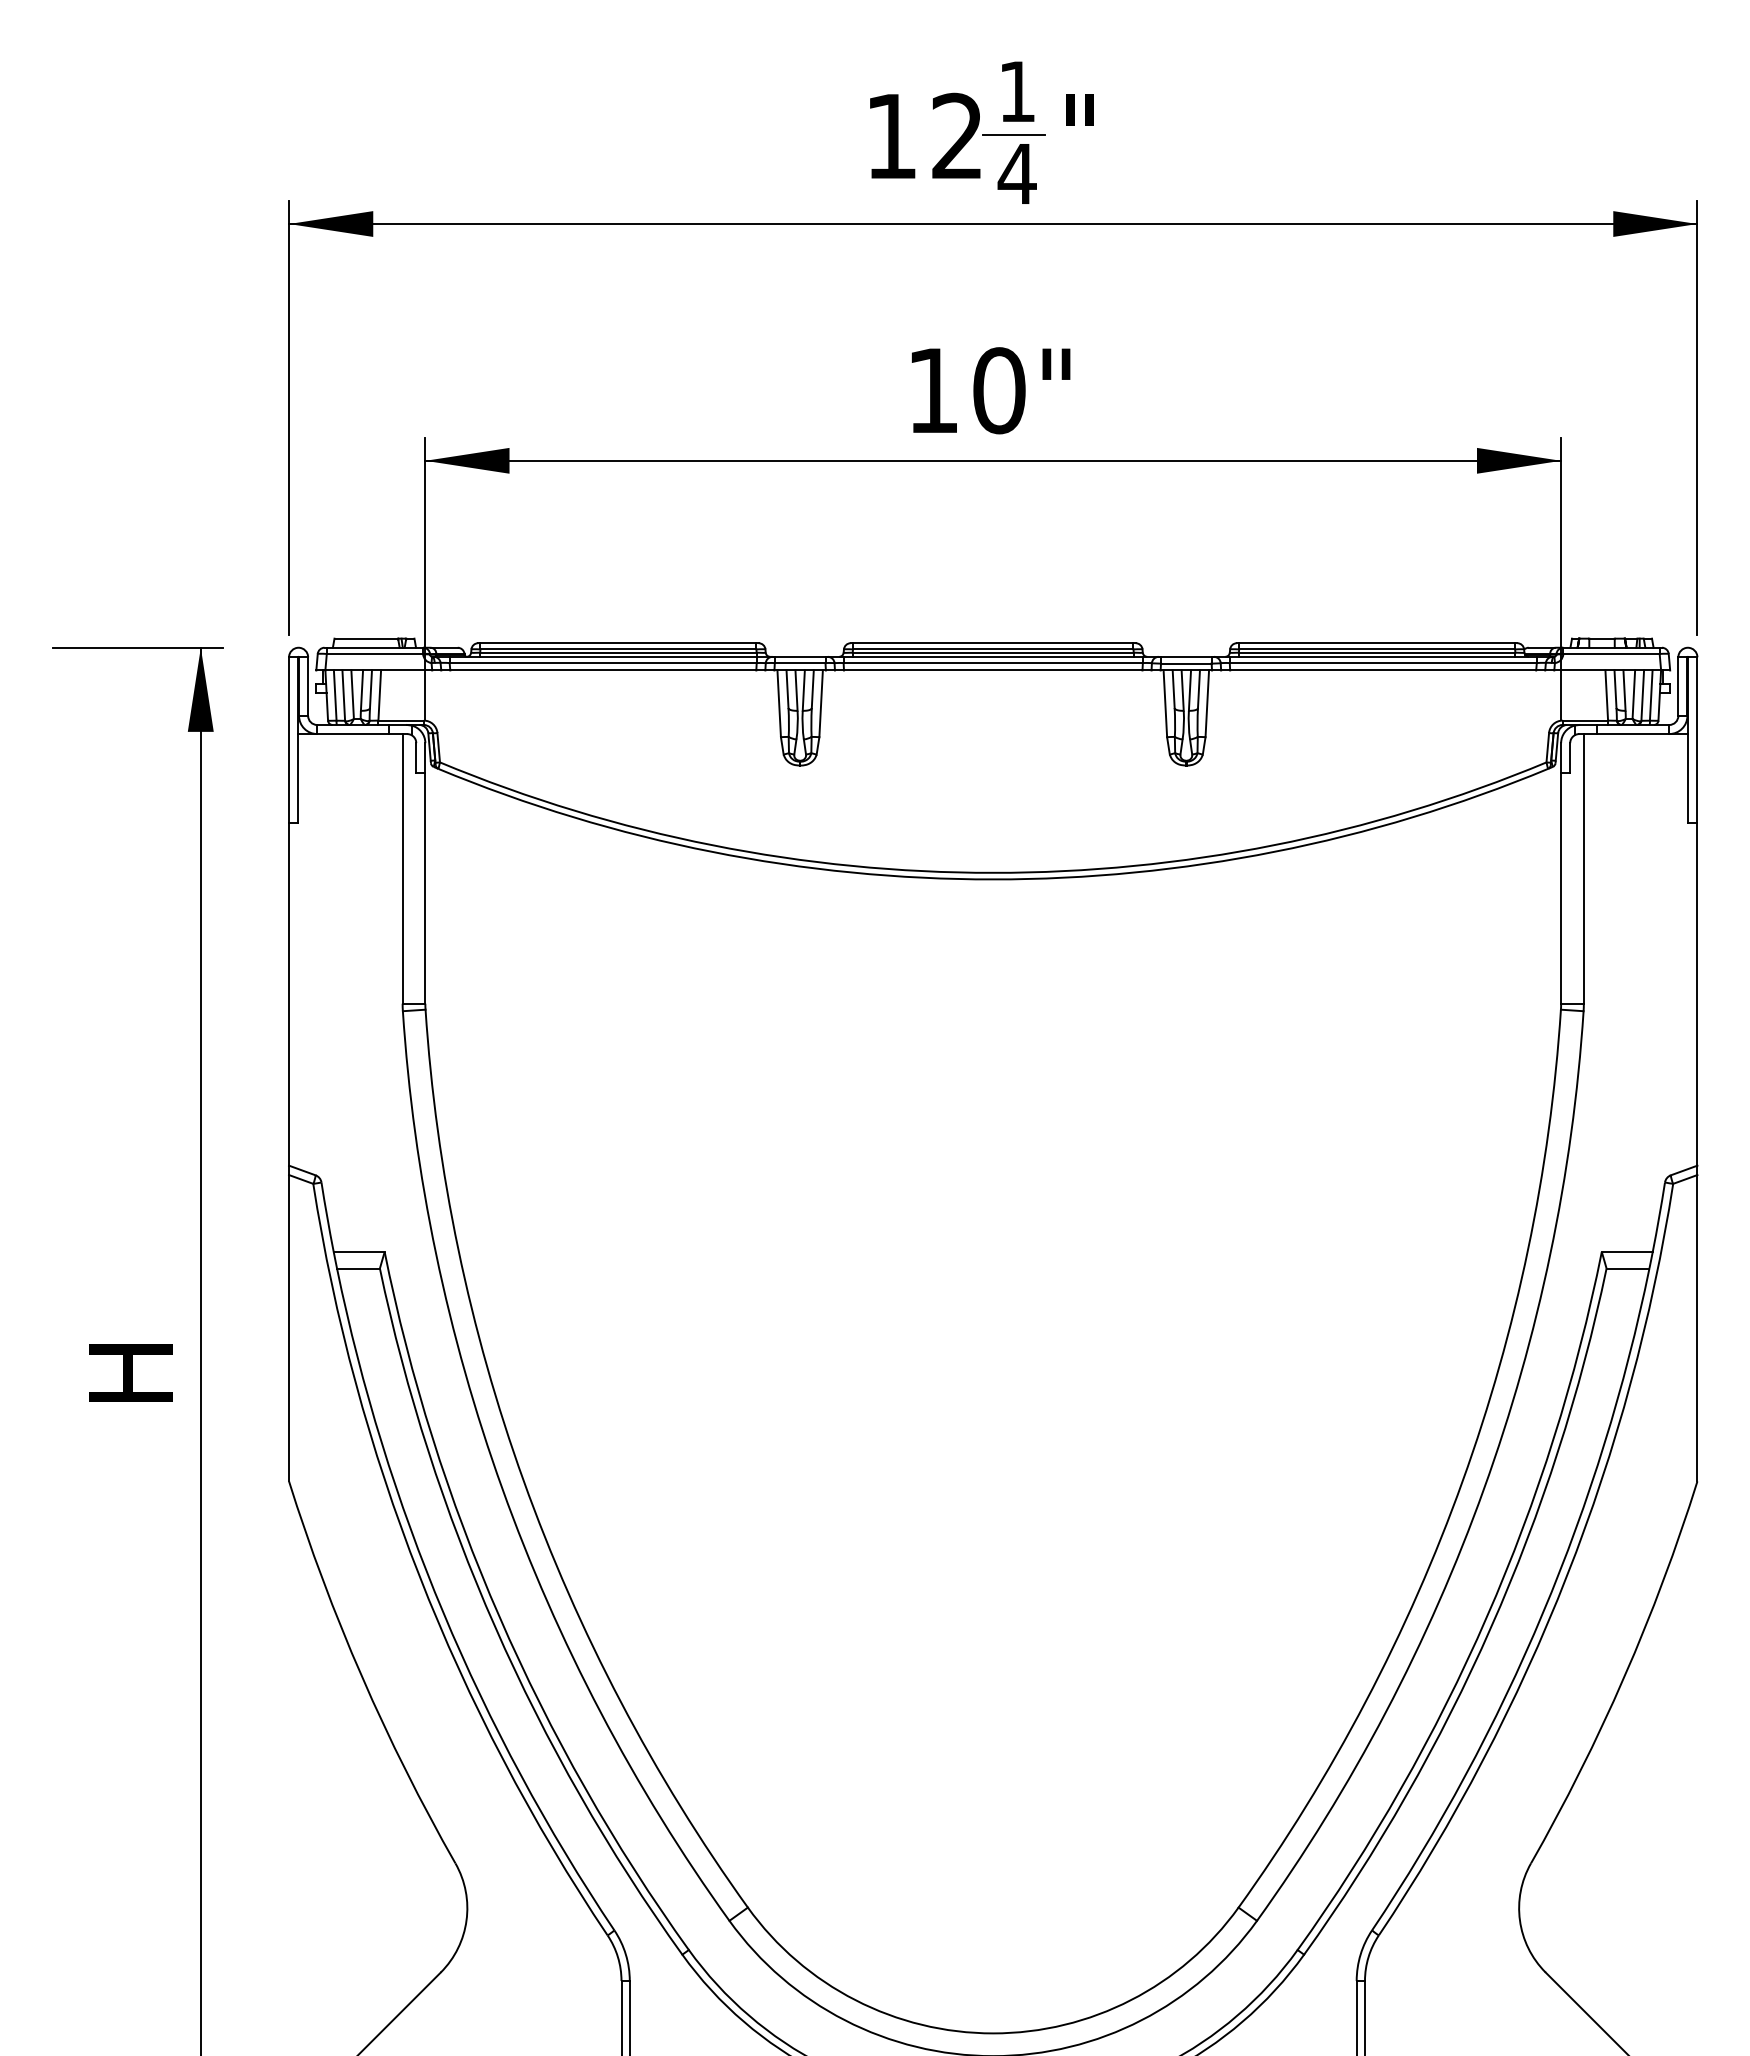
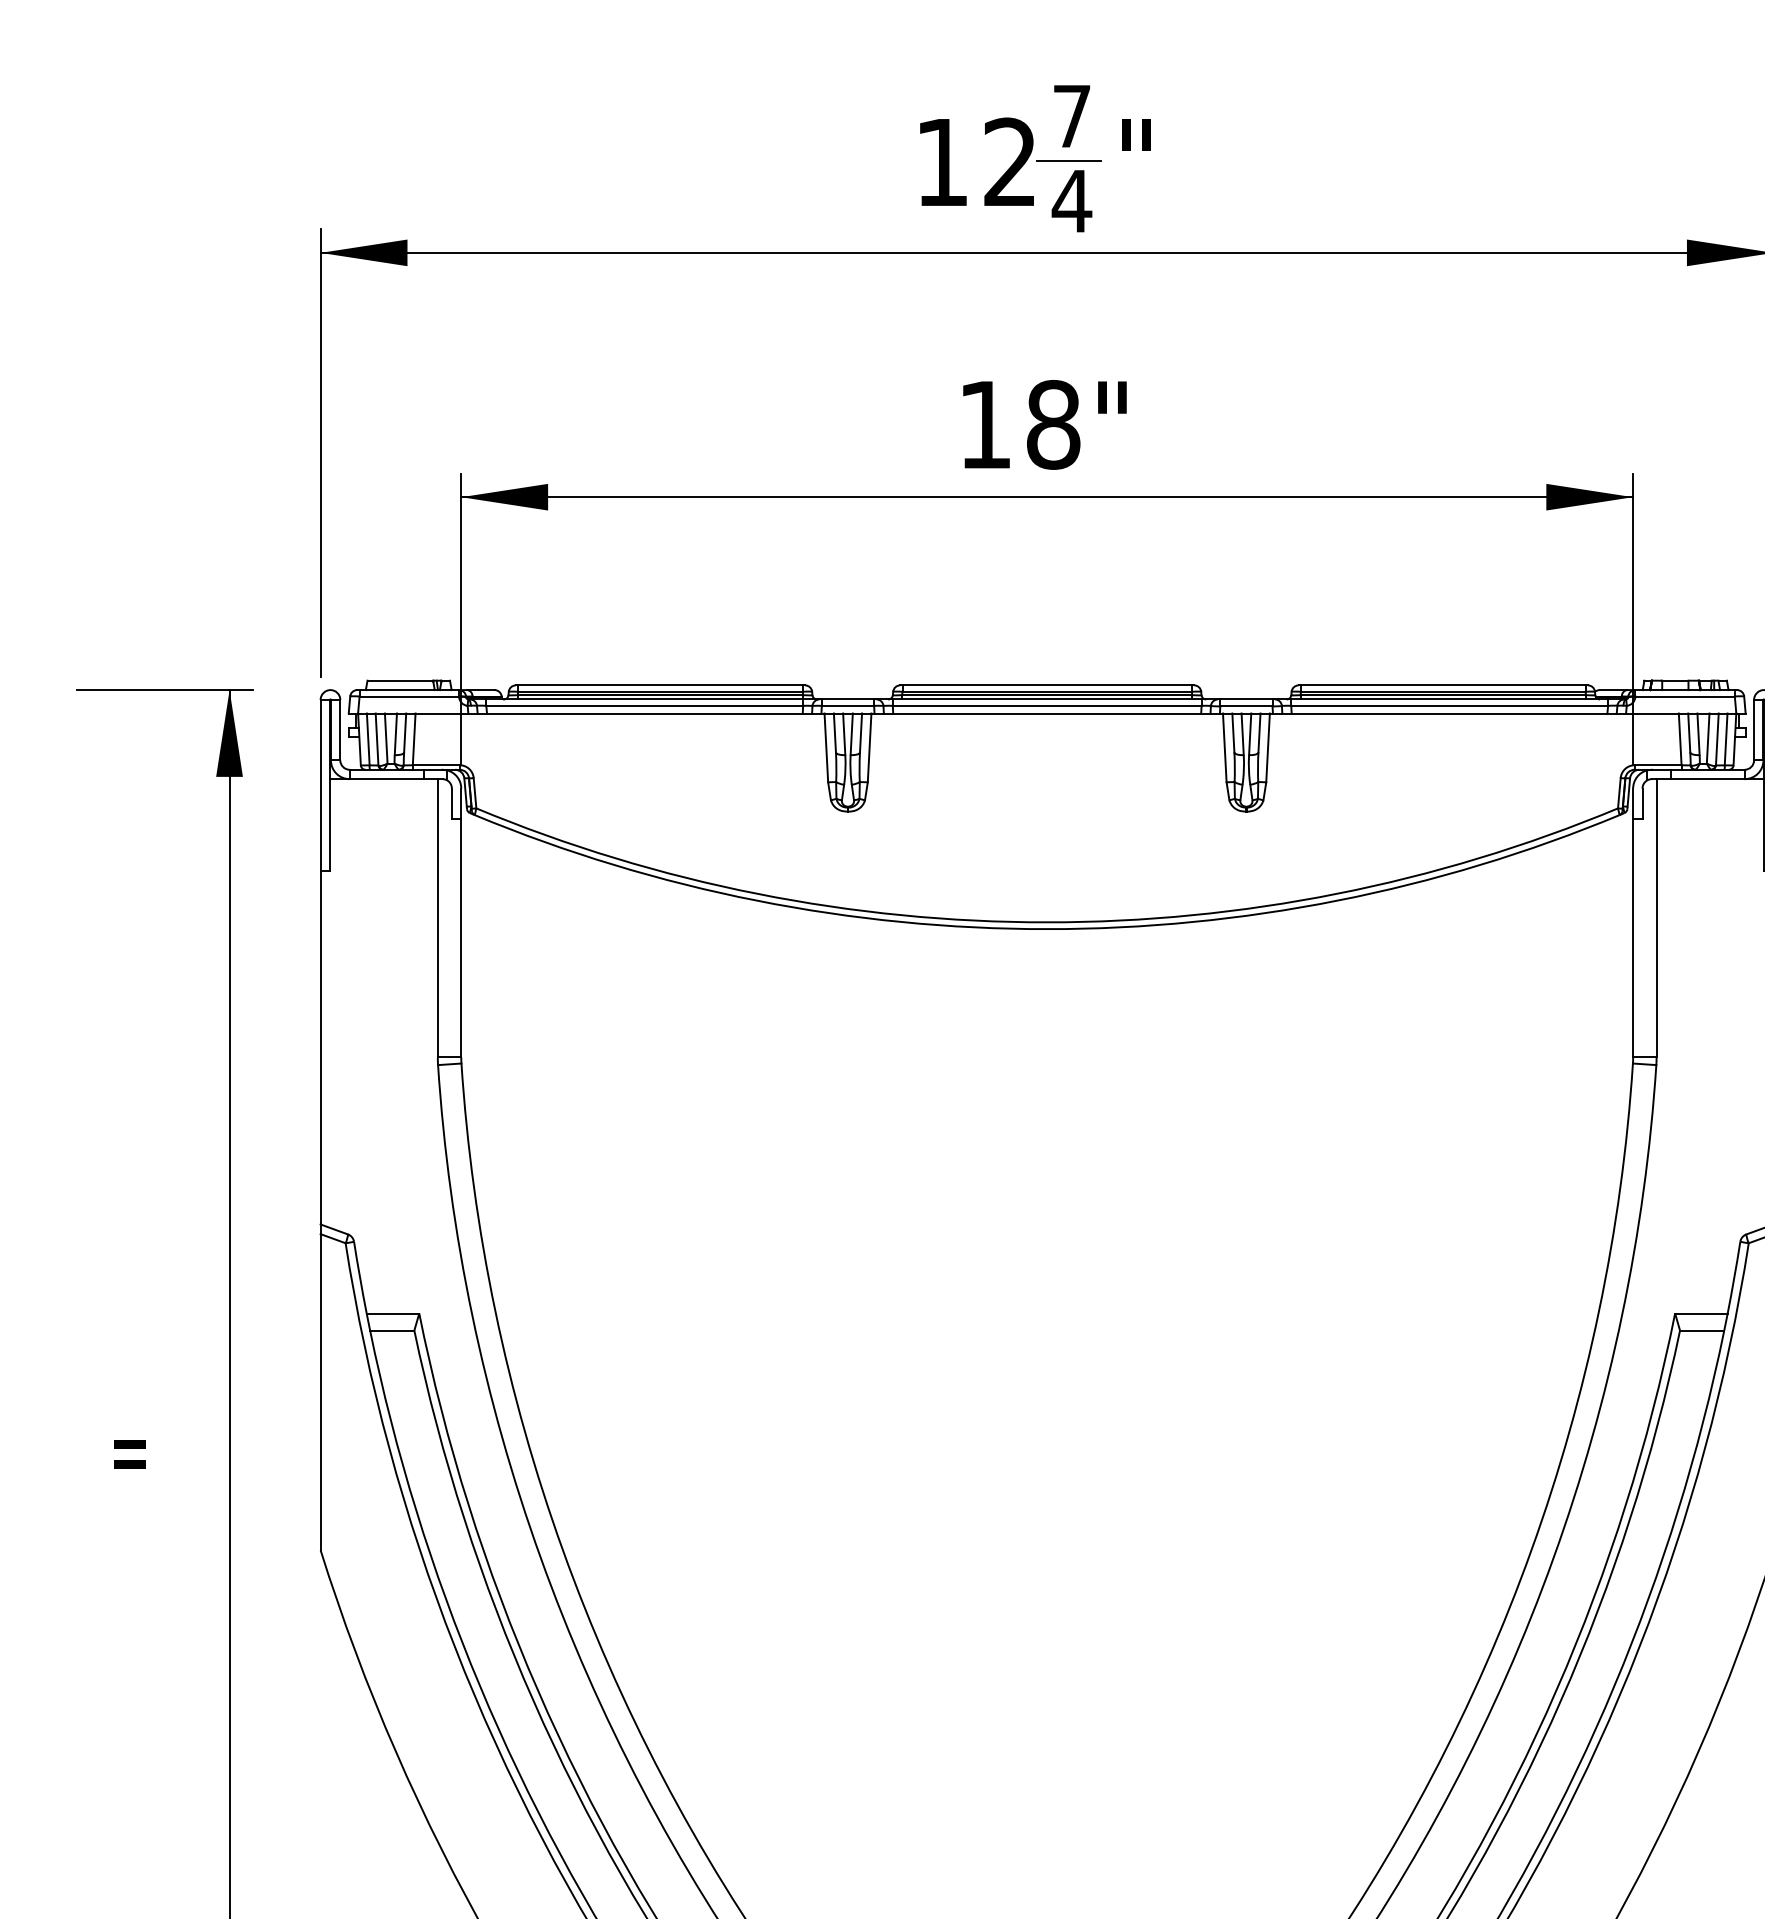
text: (1017, 91) -> (1072, 116), 1 -> 7
text: (999, 390) -> (1053, 424), 10" -> 18"
text: (130, 1372) -> (157, 1437), H -> "

